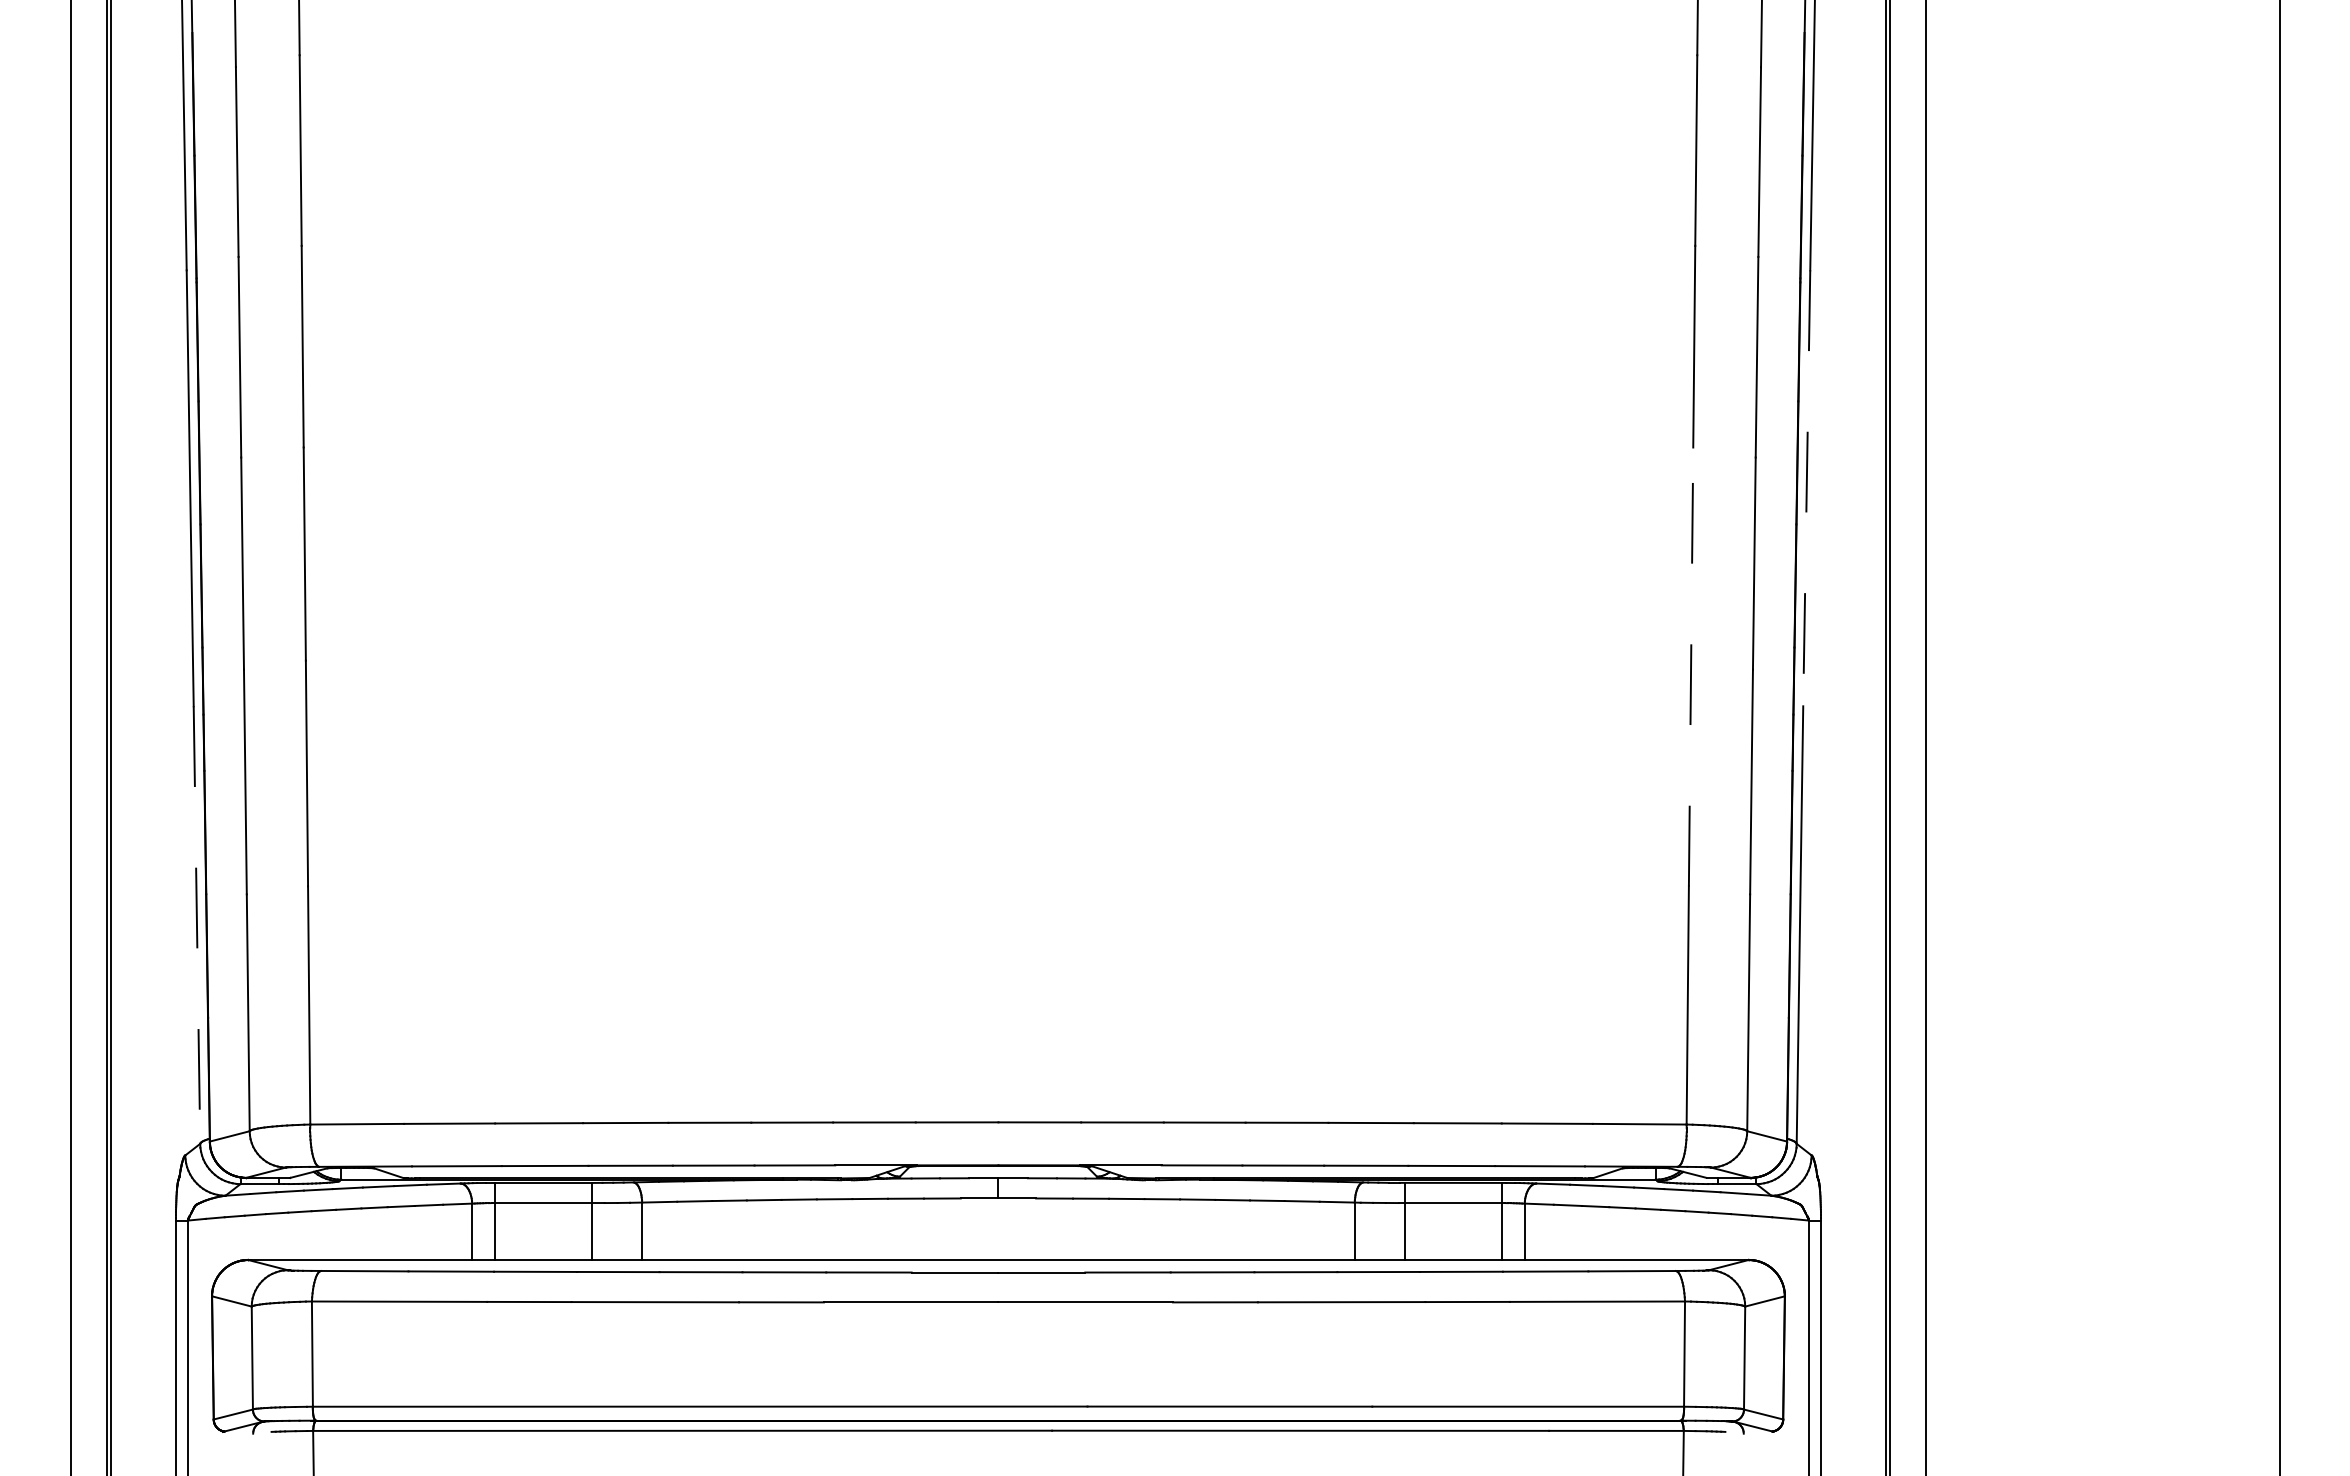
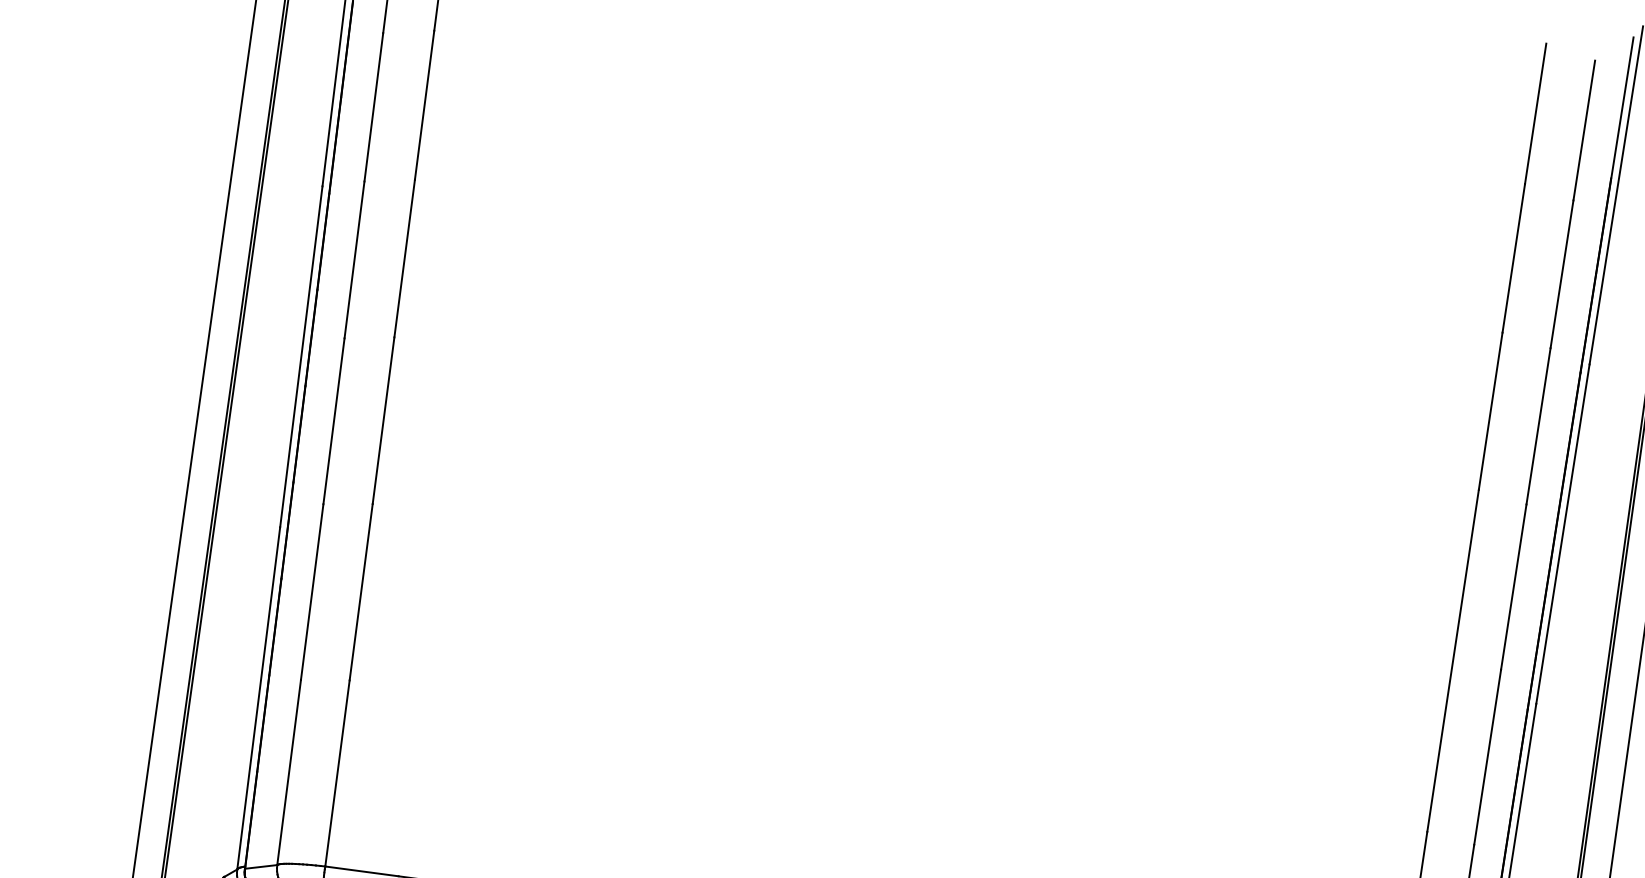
line: (1806, 488) -> (1562, 534), dashed -> solid
line: (1691, 666) -> (1453, 660), dashed -> solid
line: (196, 925) -> (258, 698), dashed -> solid

